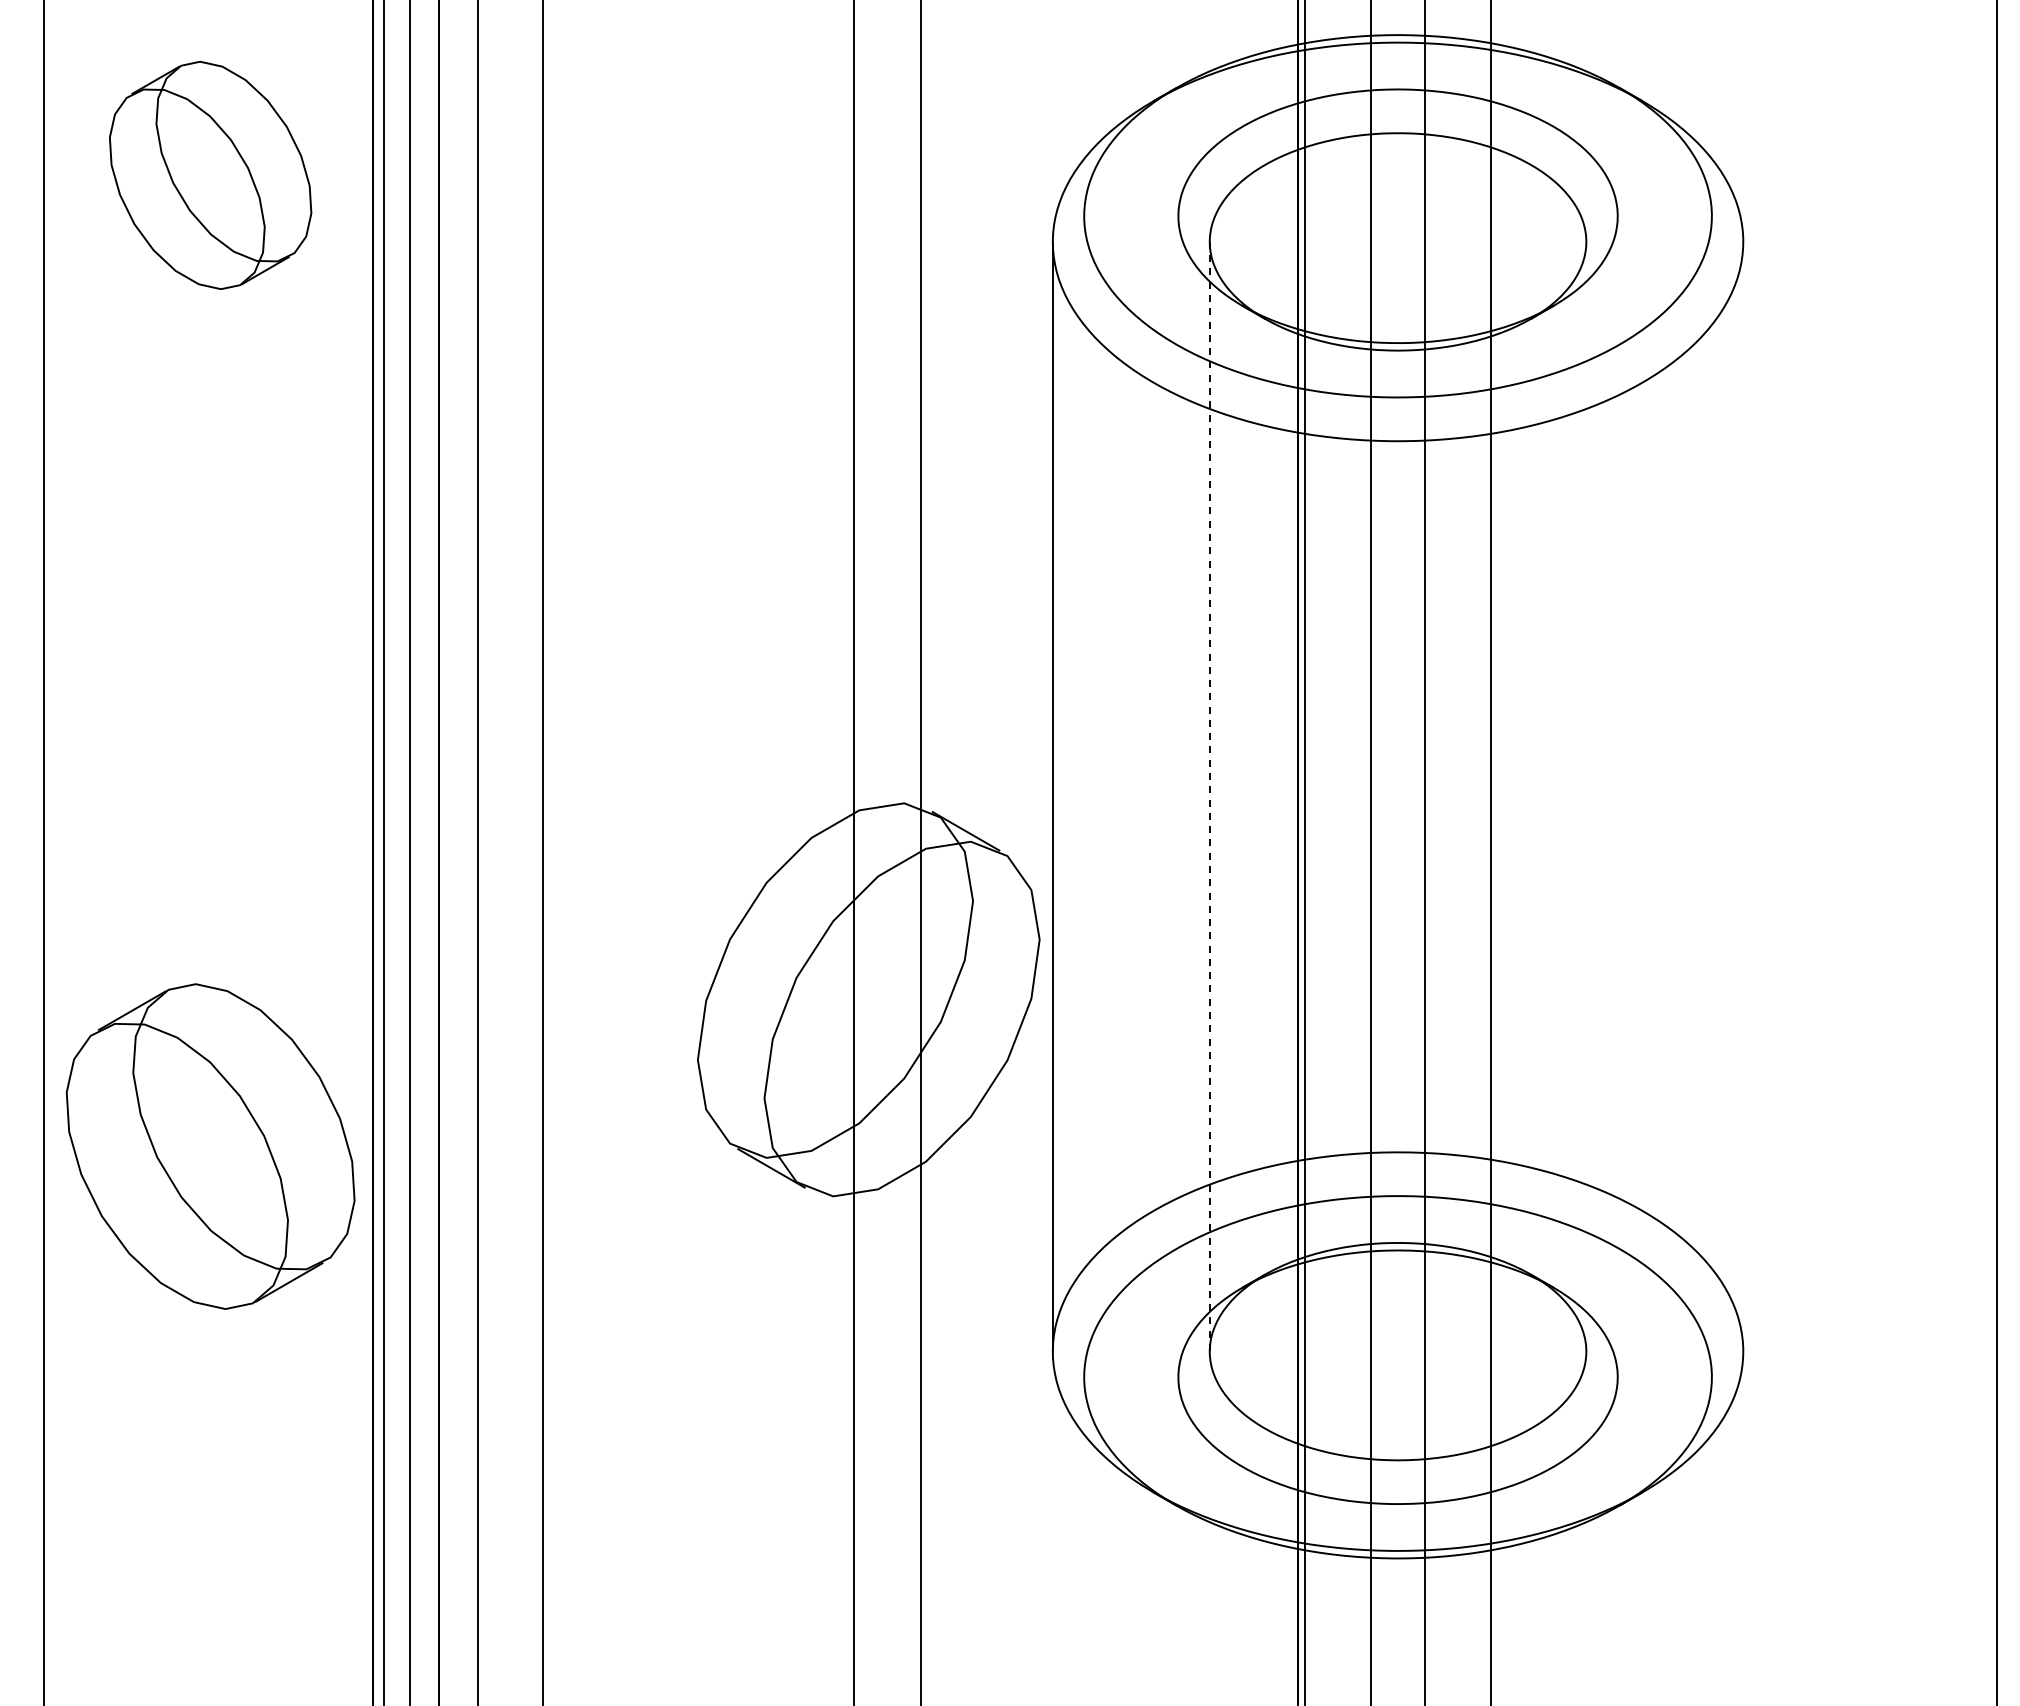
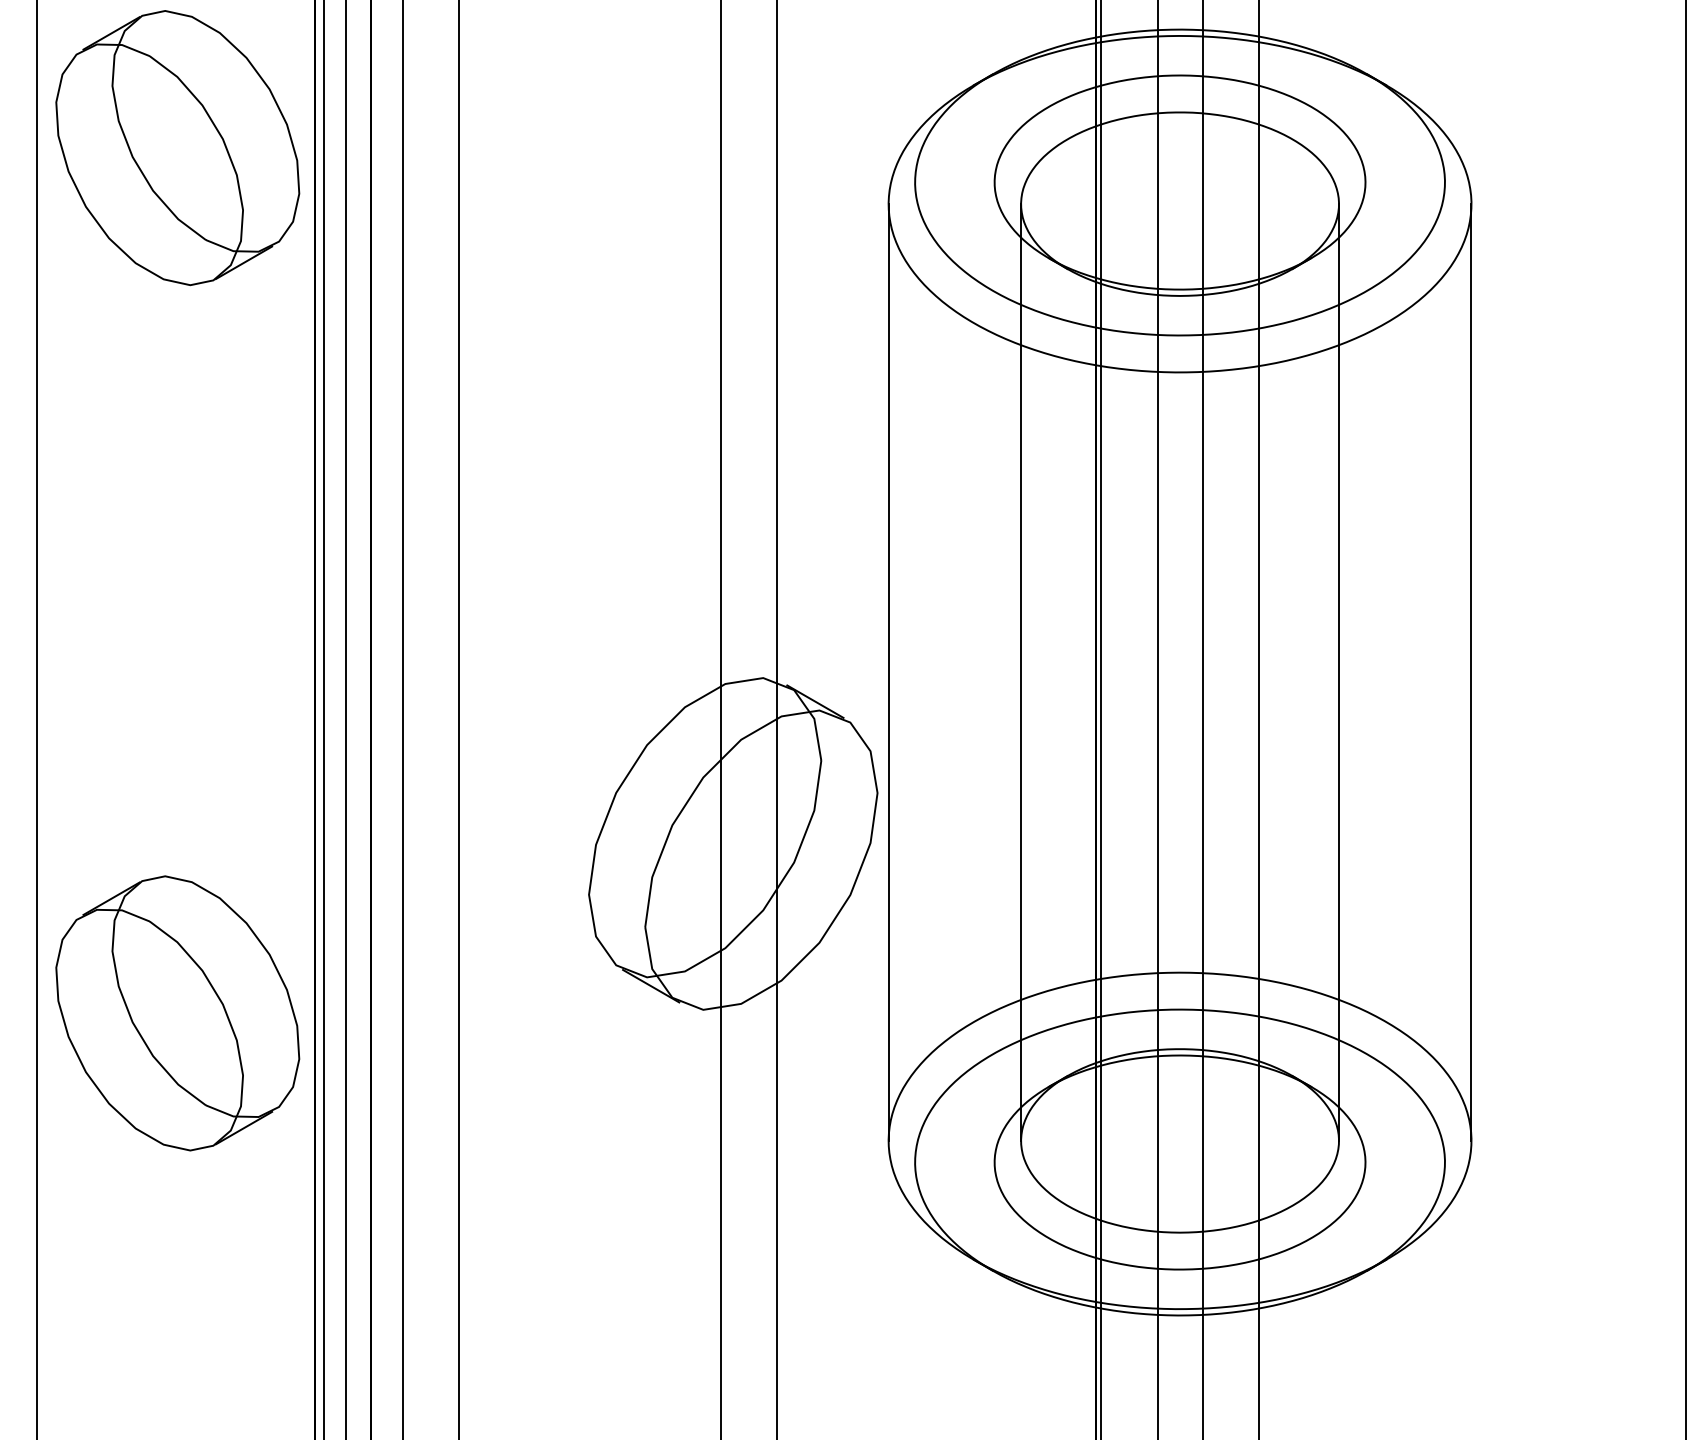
part: (210, 175) -> (177, 148), size x1.43
line: (1209, 796) -> (1020, 672), dashed -> solid
line: (1586, 796) -> (1339, 672), added
line: (1743, 796) -> (1471, 672), added
part: (210, 1146) -> (177, 1013), moved

